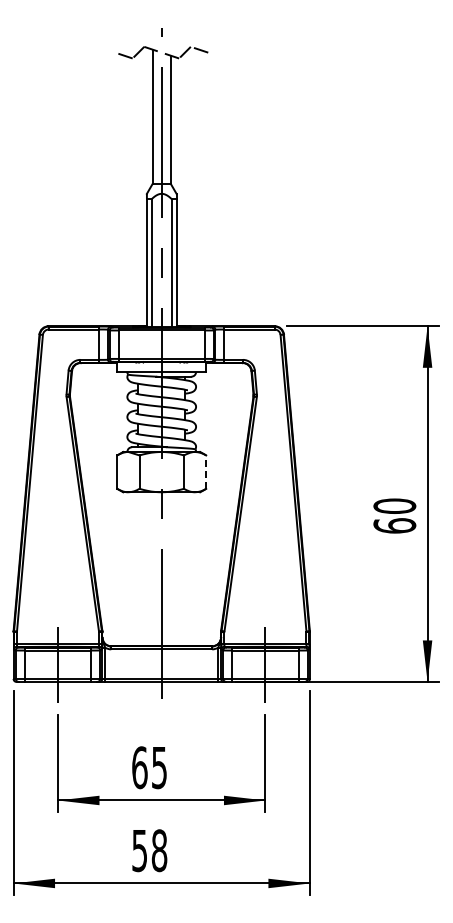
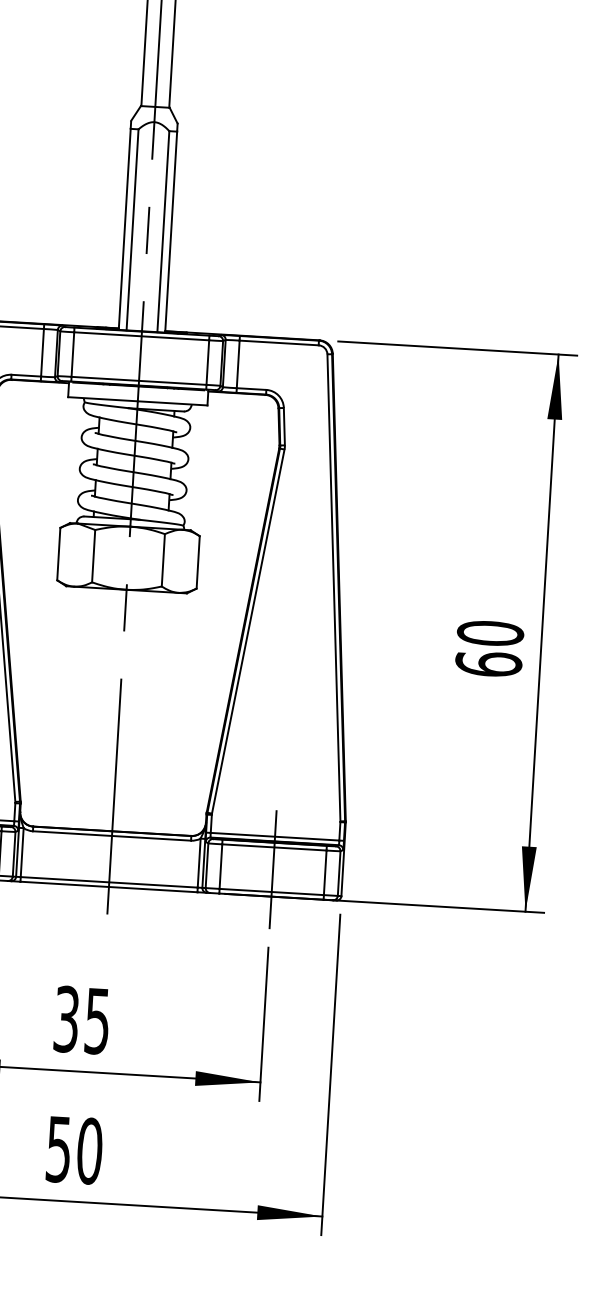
line: (206, 472) -> (198, 562), dashed -> solid
text: (139, 767) -> (66, 1018), 65 -> 35
text: (159, 850) -> (89, 1150), 58 -> 50

